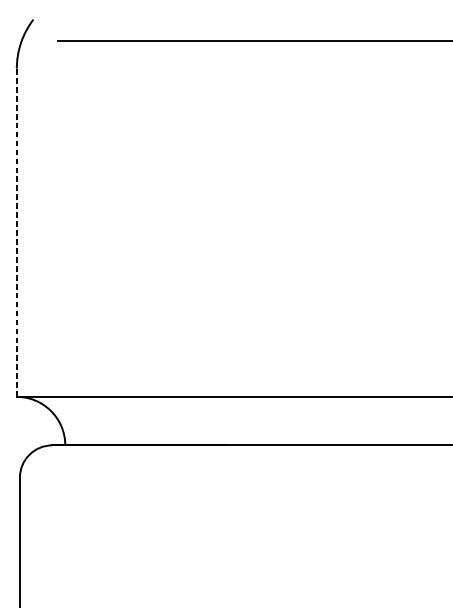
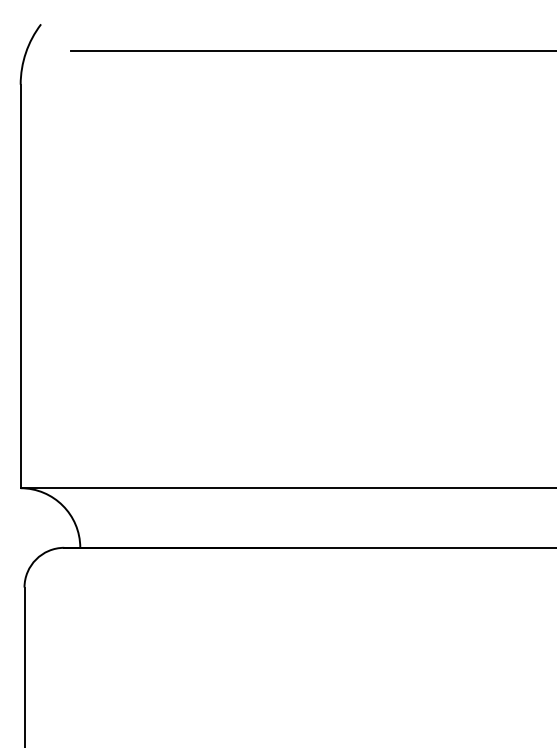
line: (16, 232) -> (20, 286), dashed -> solid

